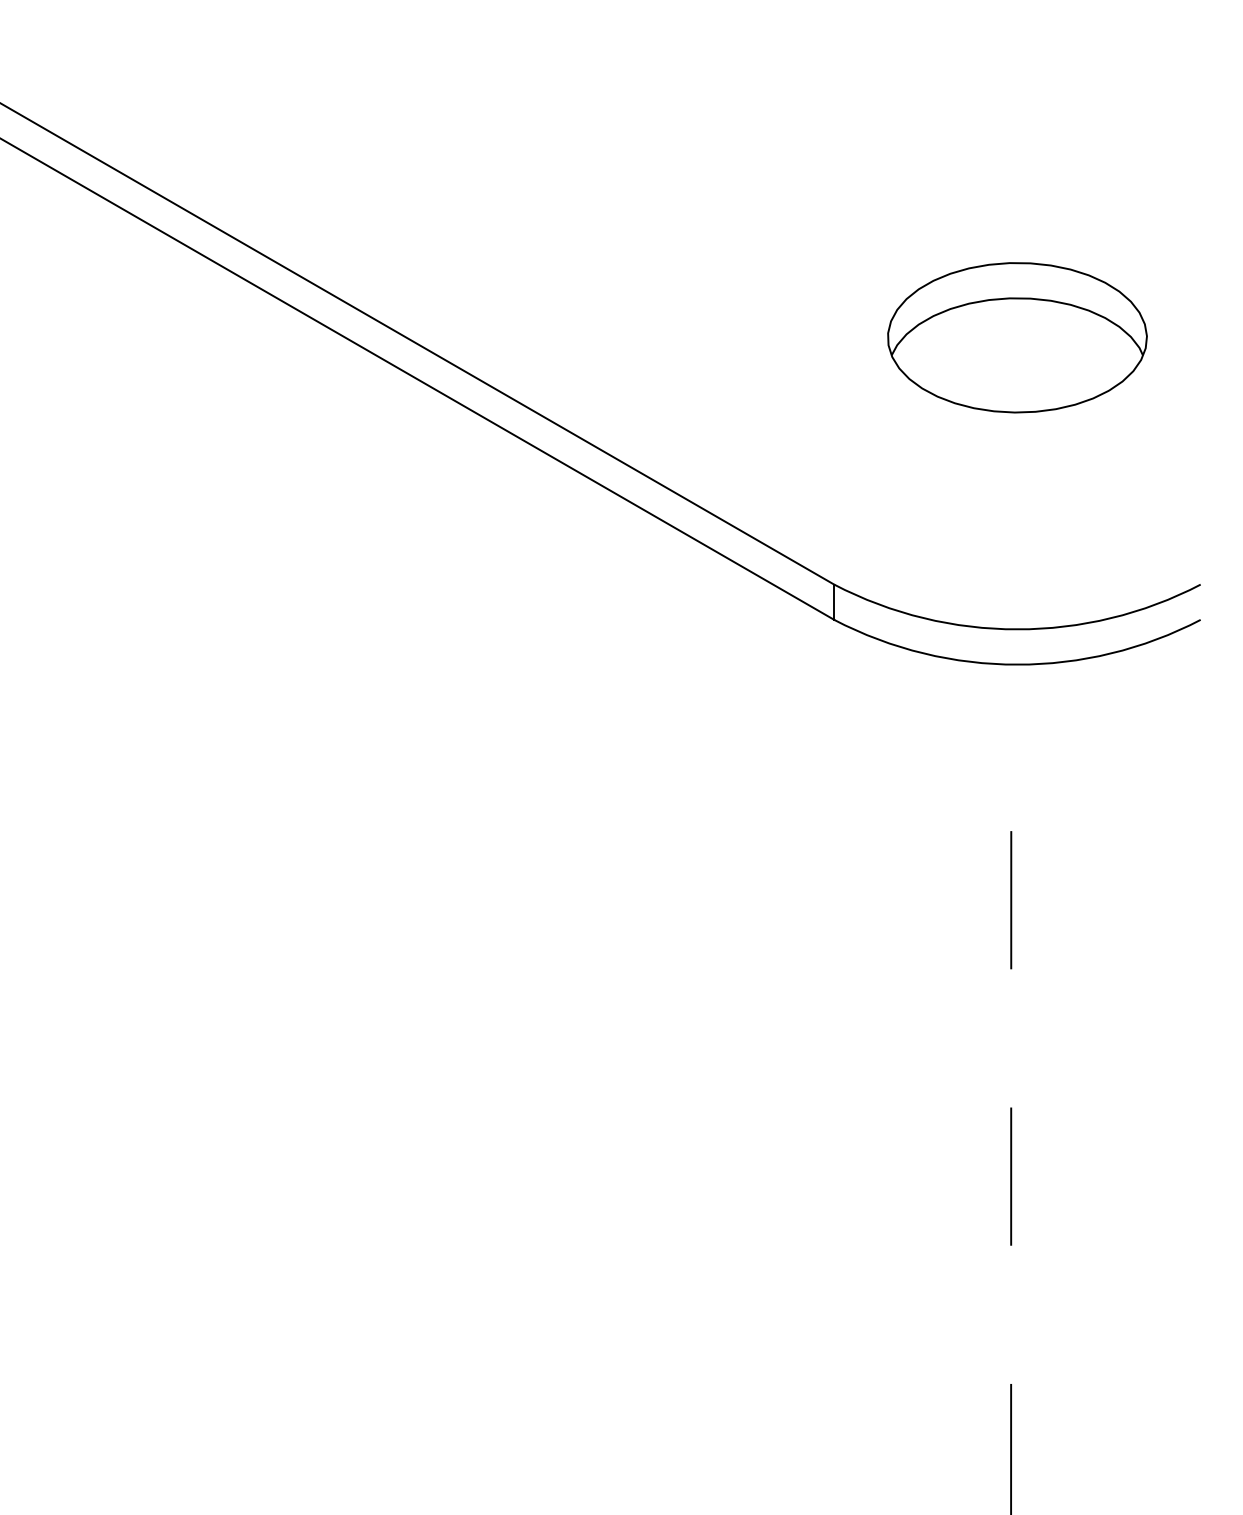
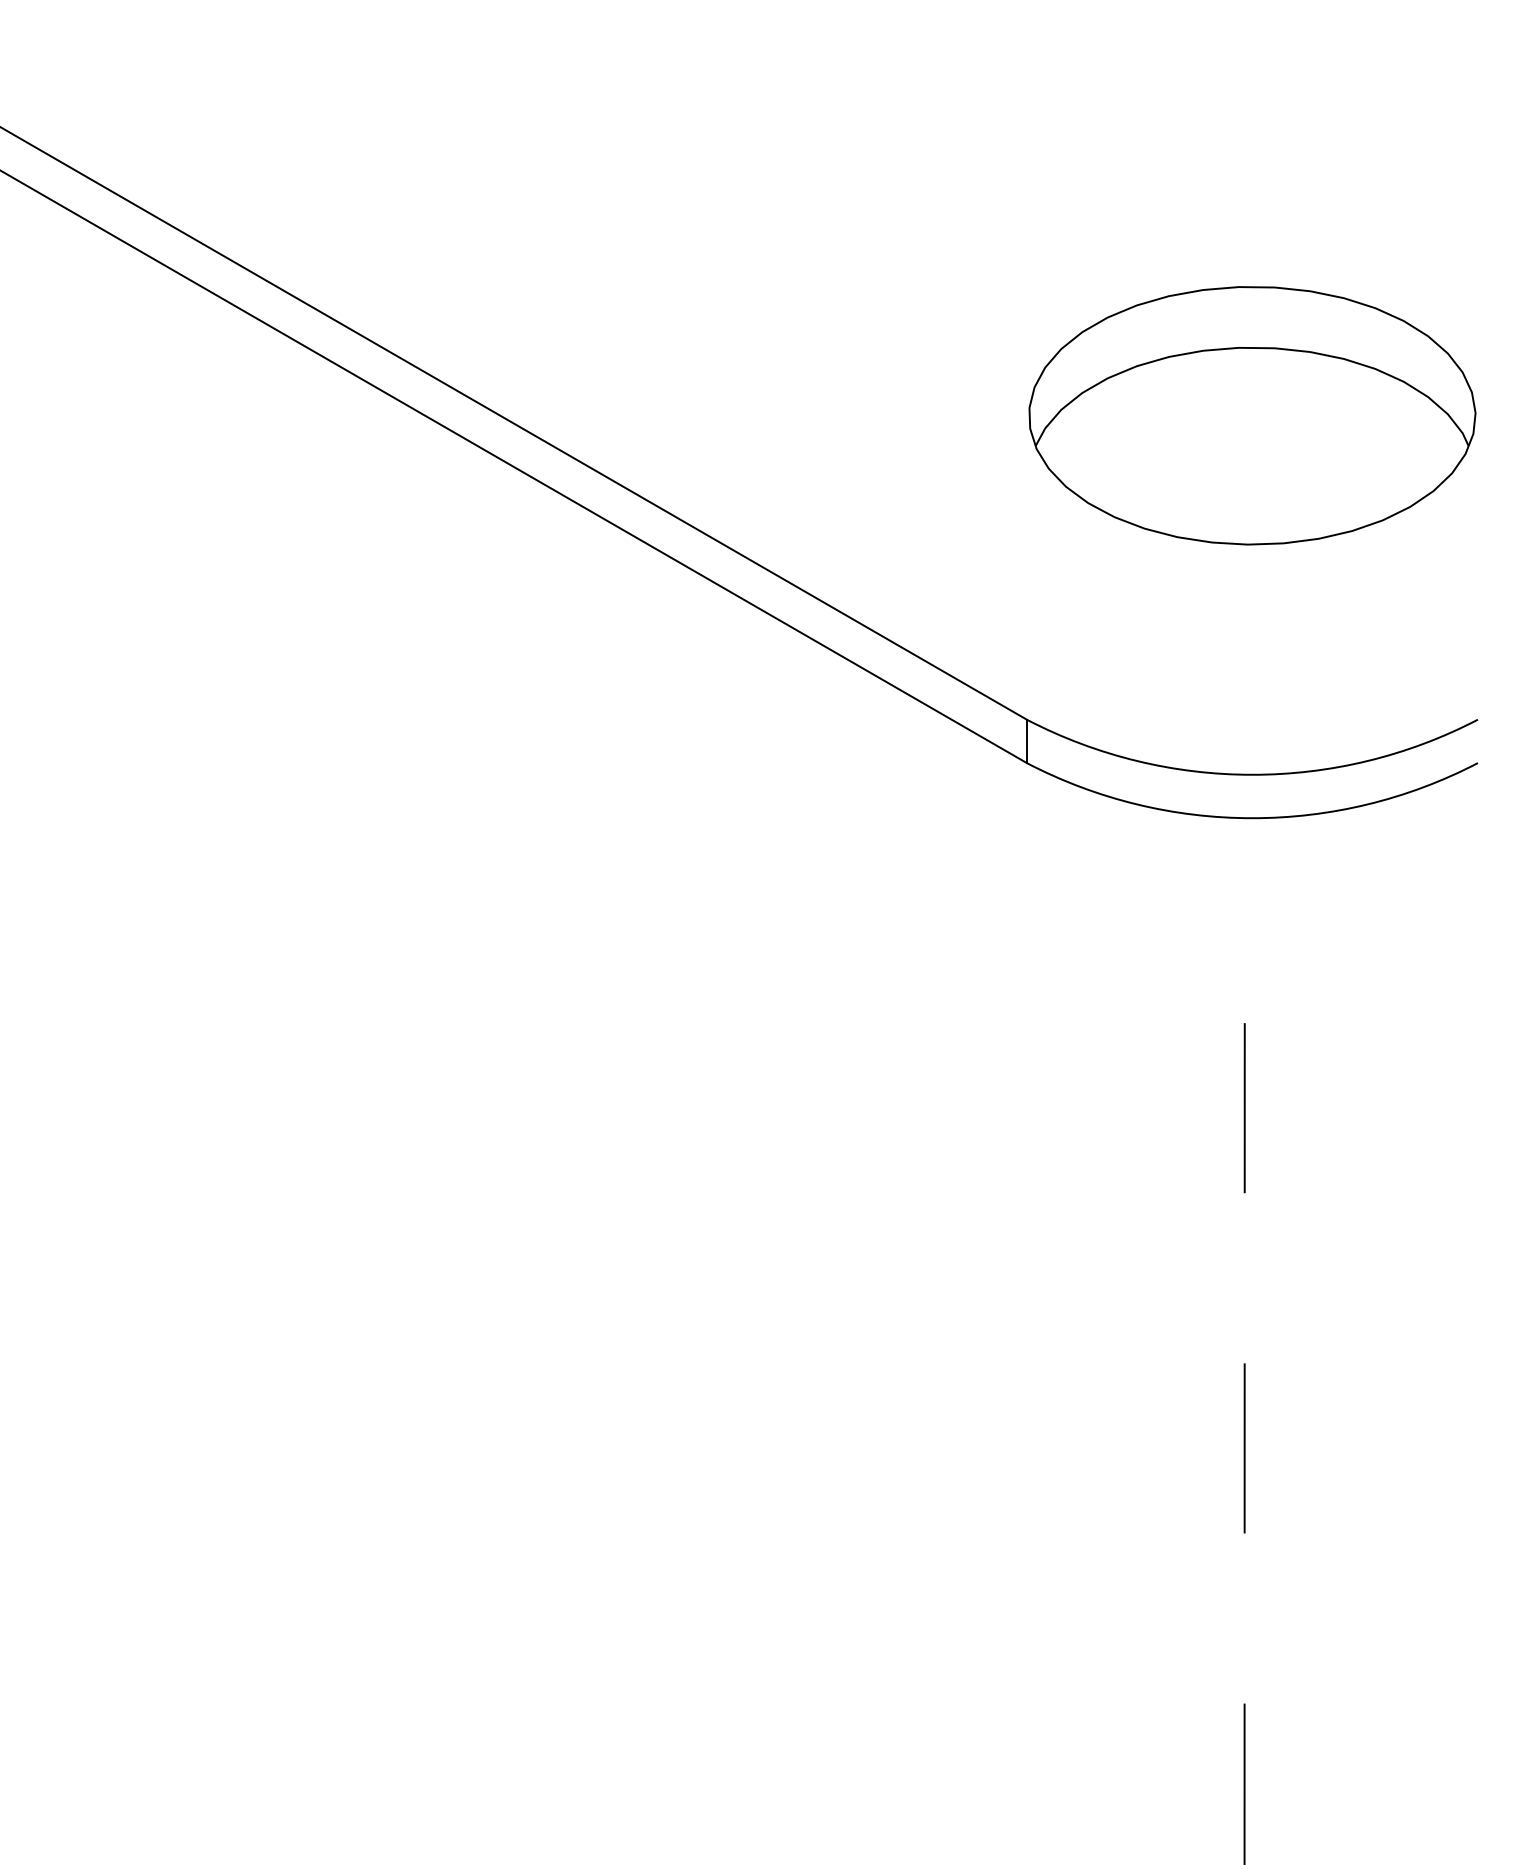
part: (1017, 337) -> (1252, 415), size x1.4

